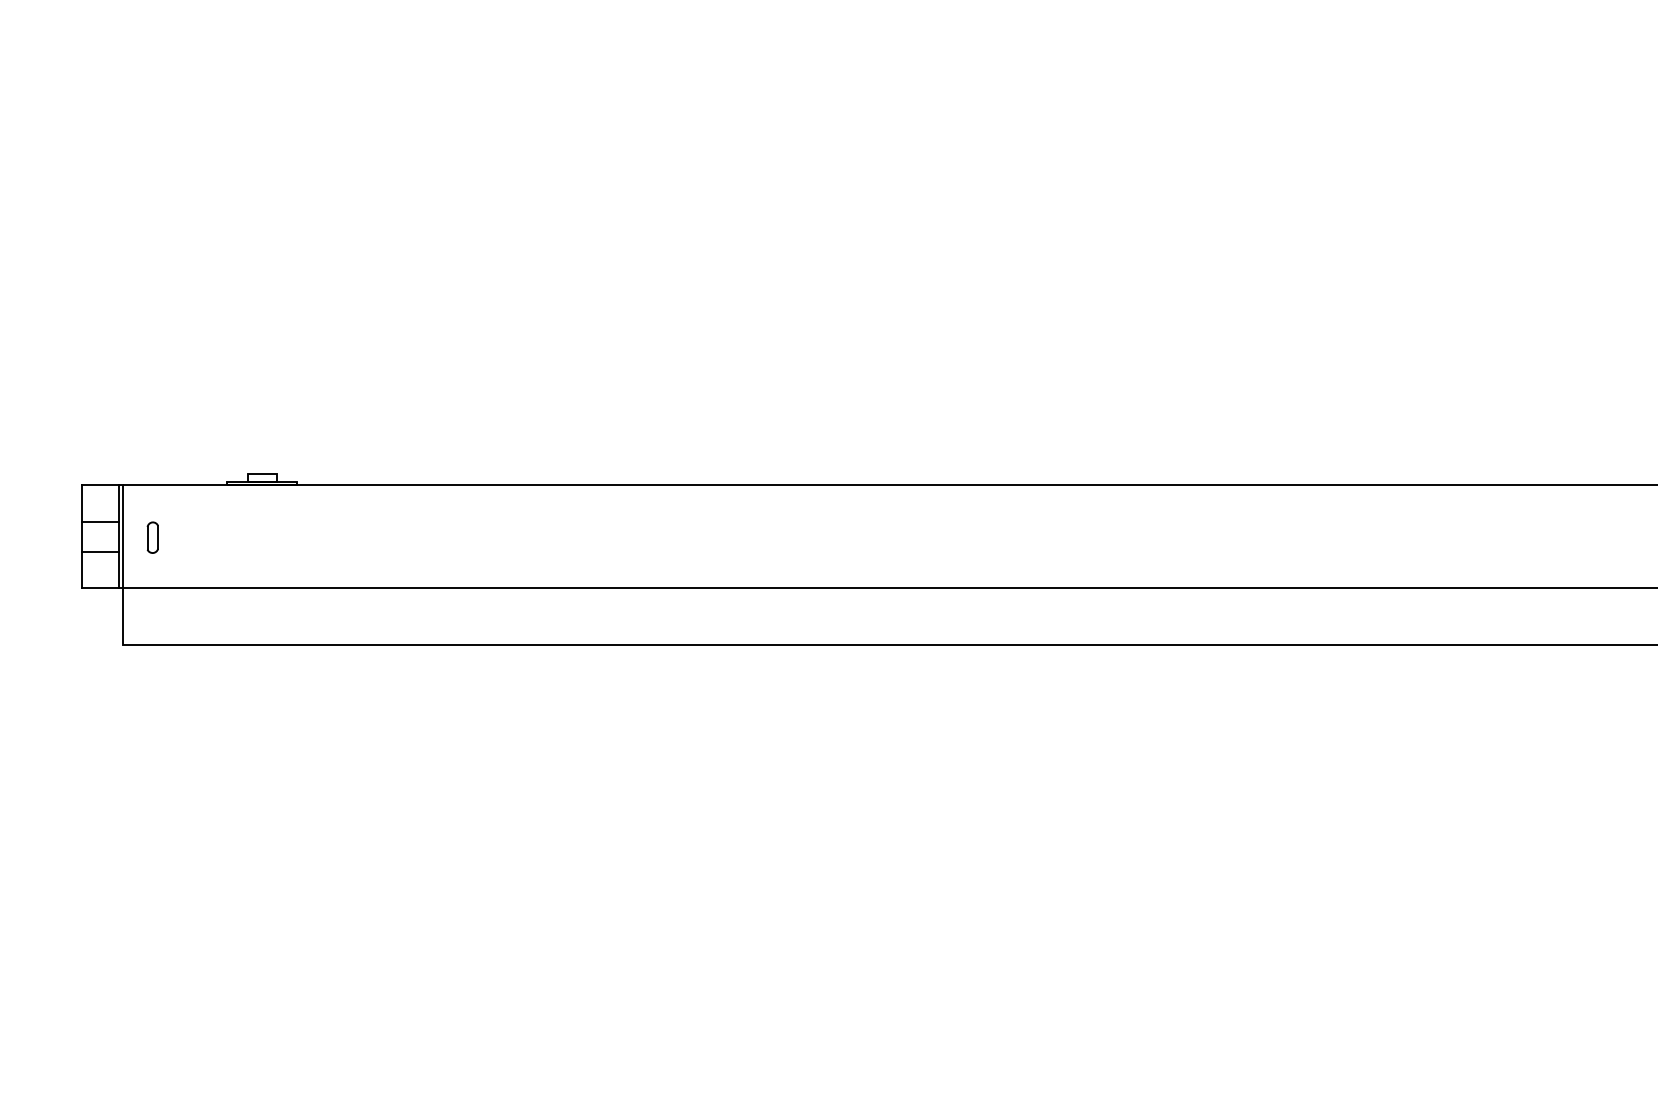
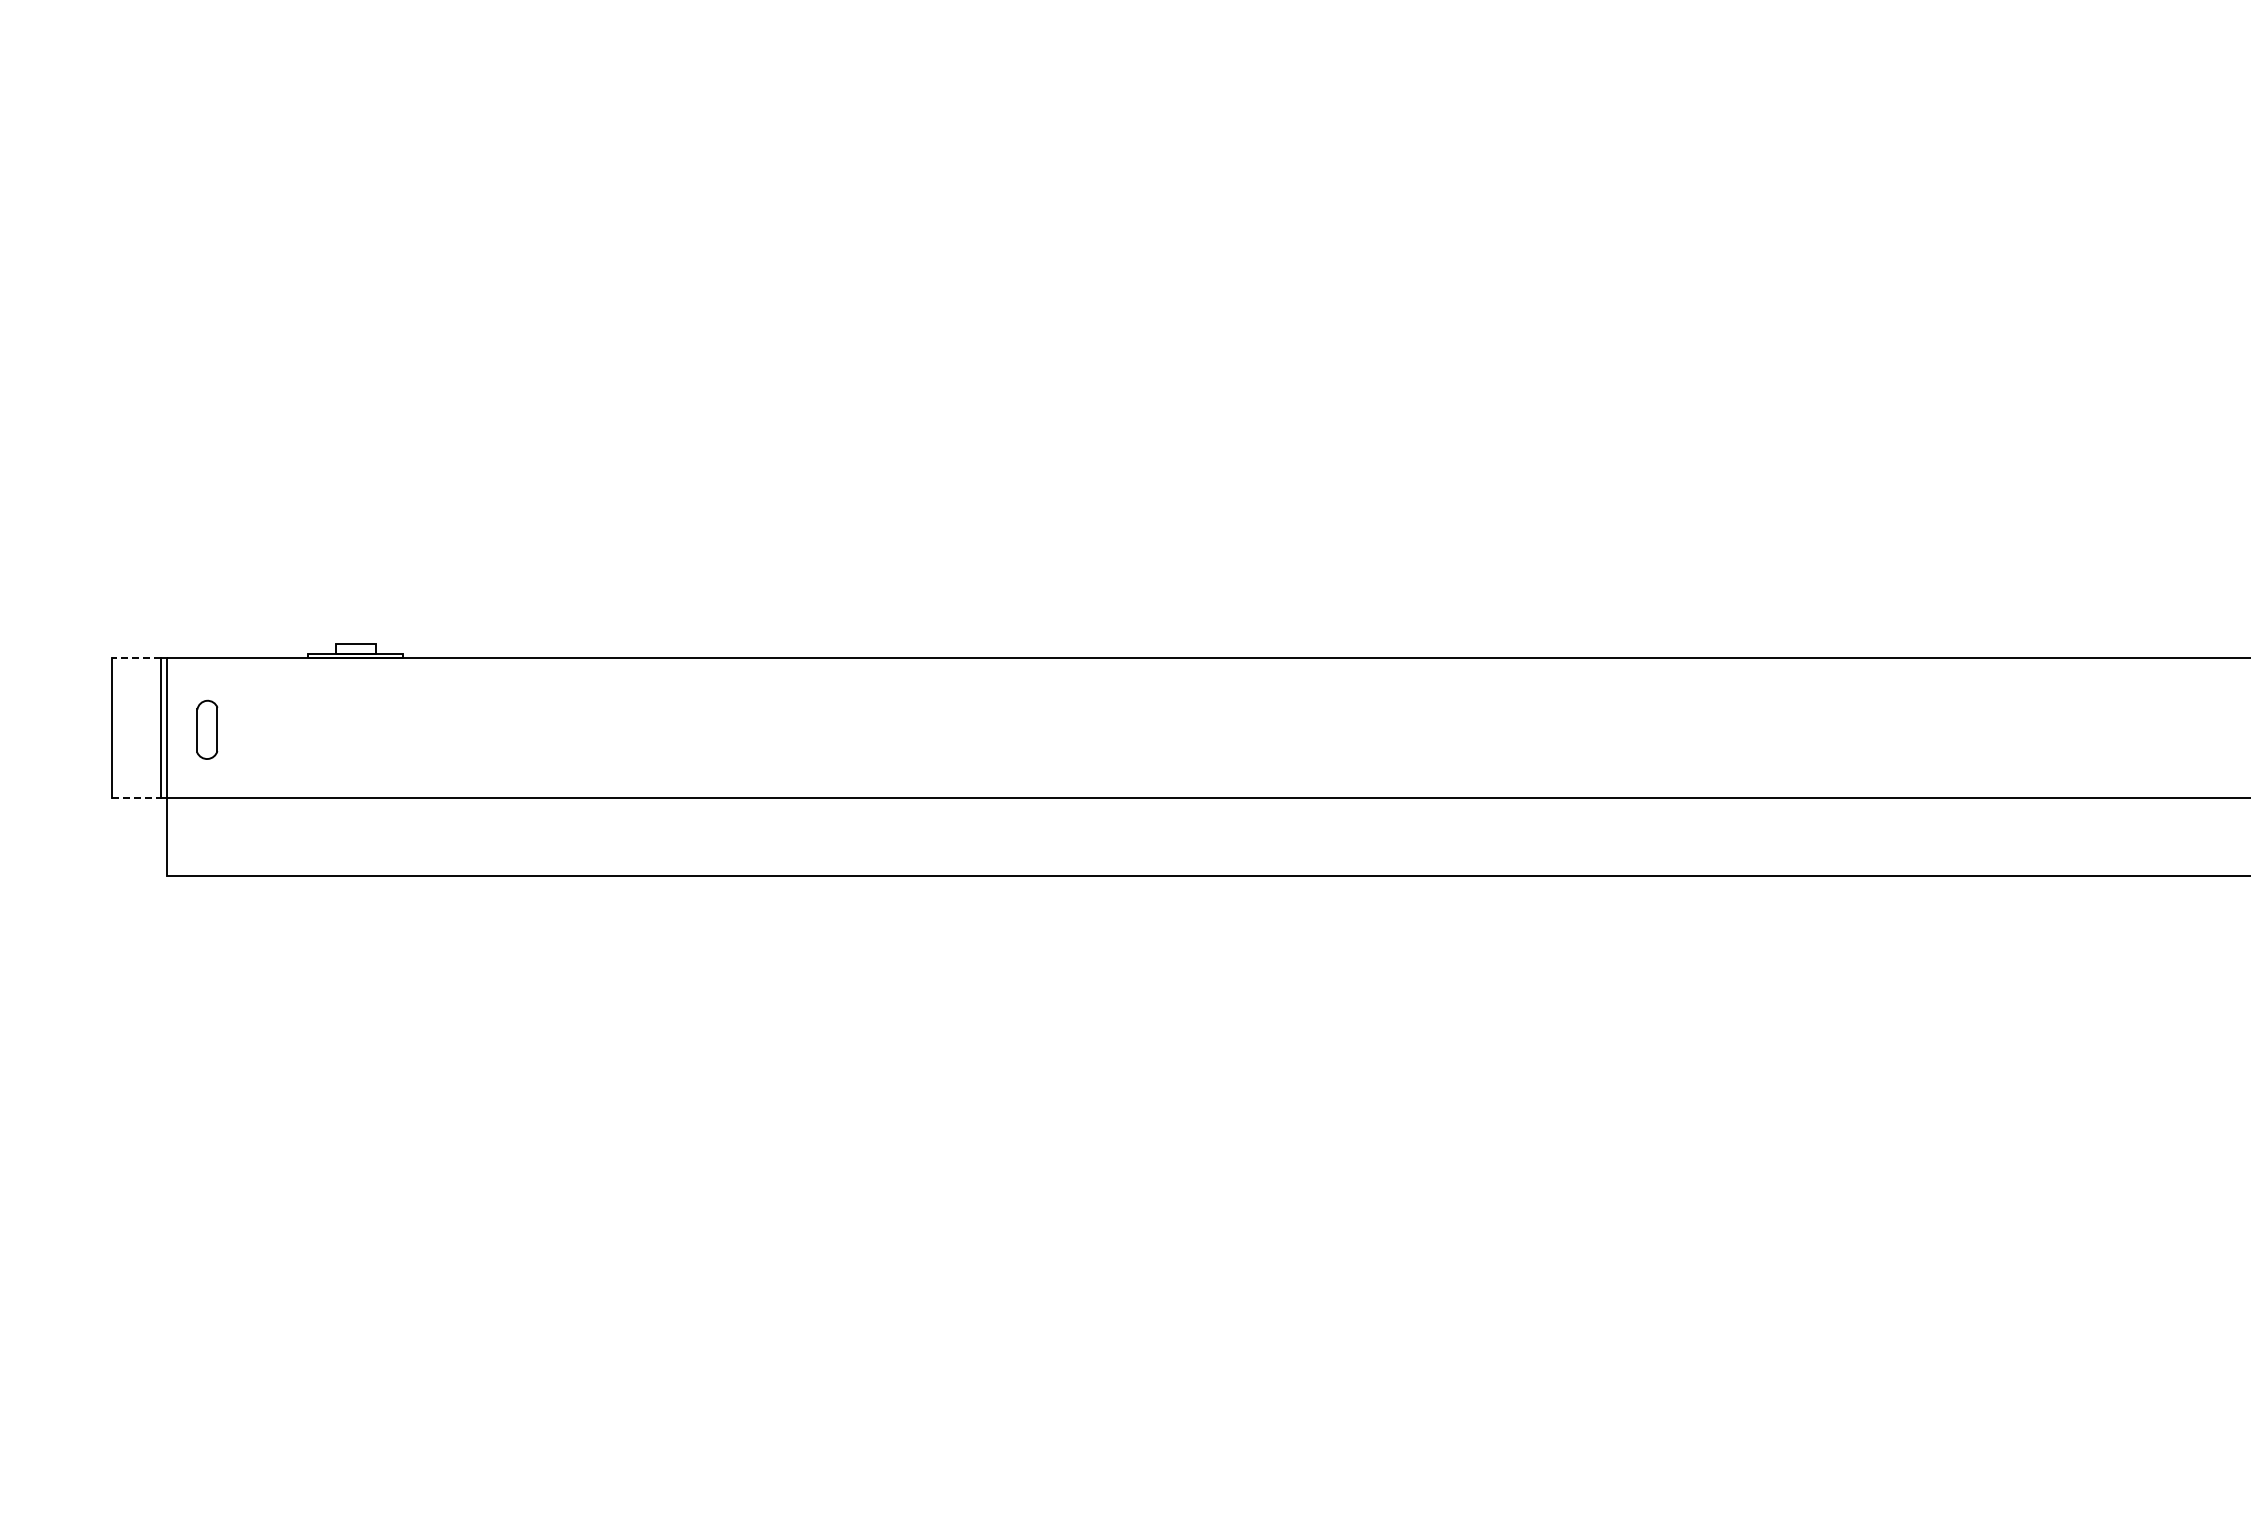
line: (100, 484) -> (136, 657), solid -> dashed
line: (100, 522) -> (136, 709), removed
part: (152, 537) -> (207, 729), size x1.4
line: (100, 552) -> (136, 749), removed
line: (100, 587) -> (136, 797), solid -> dashed

